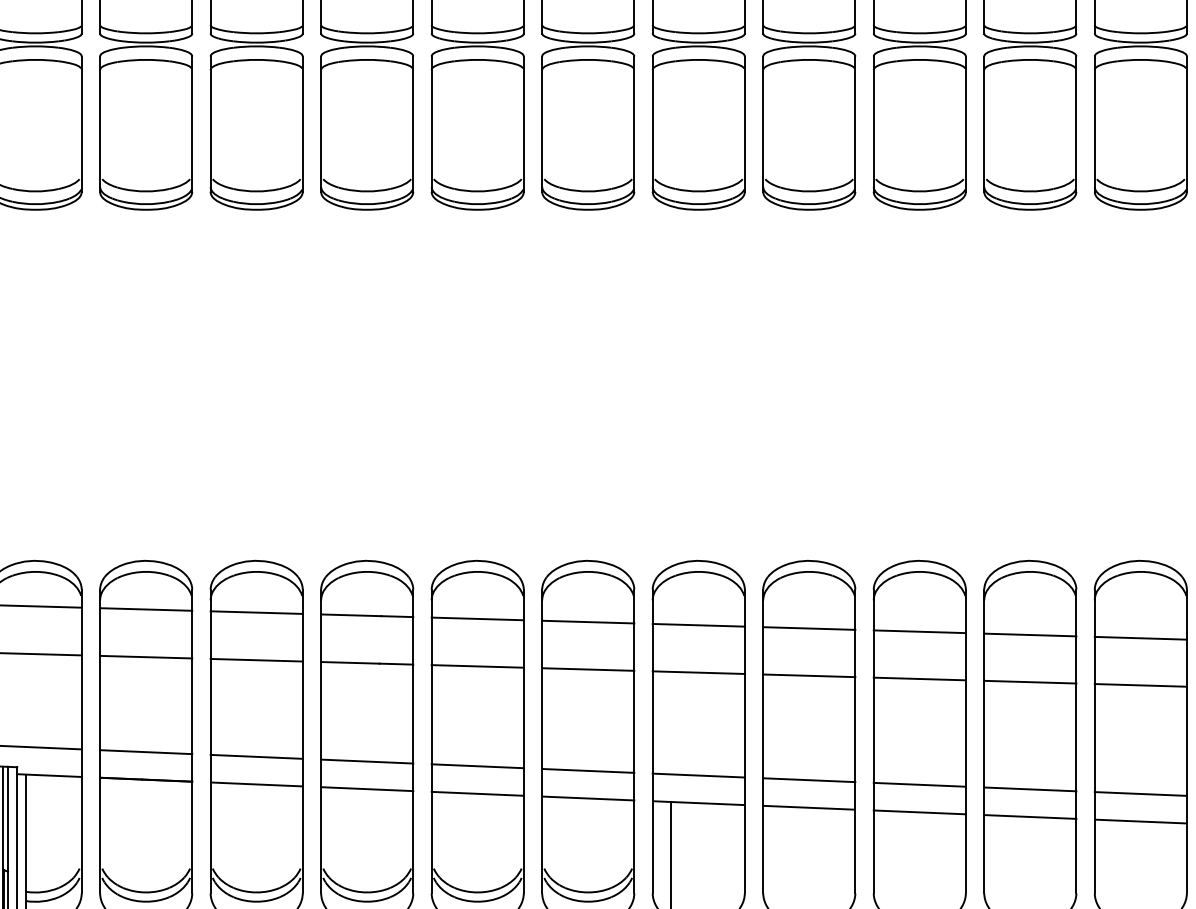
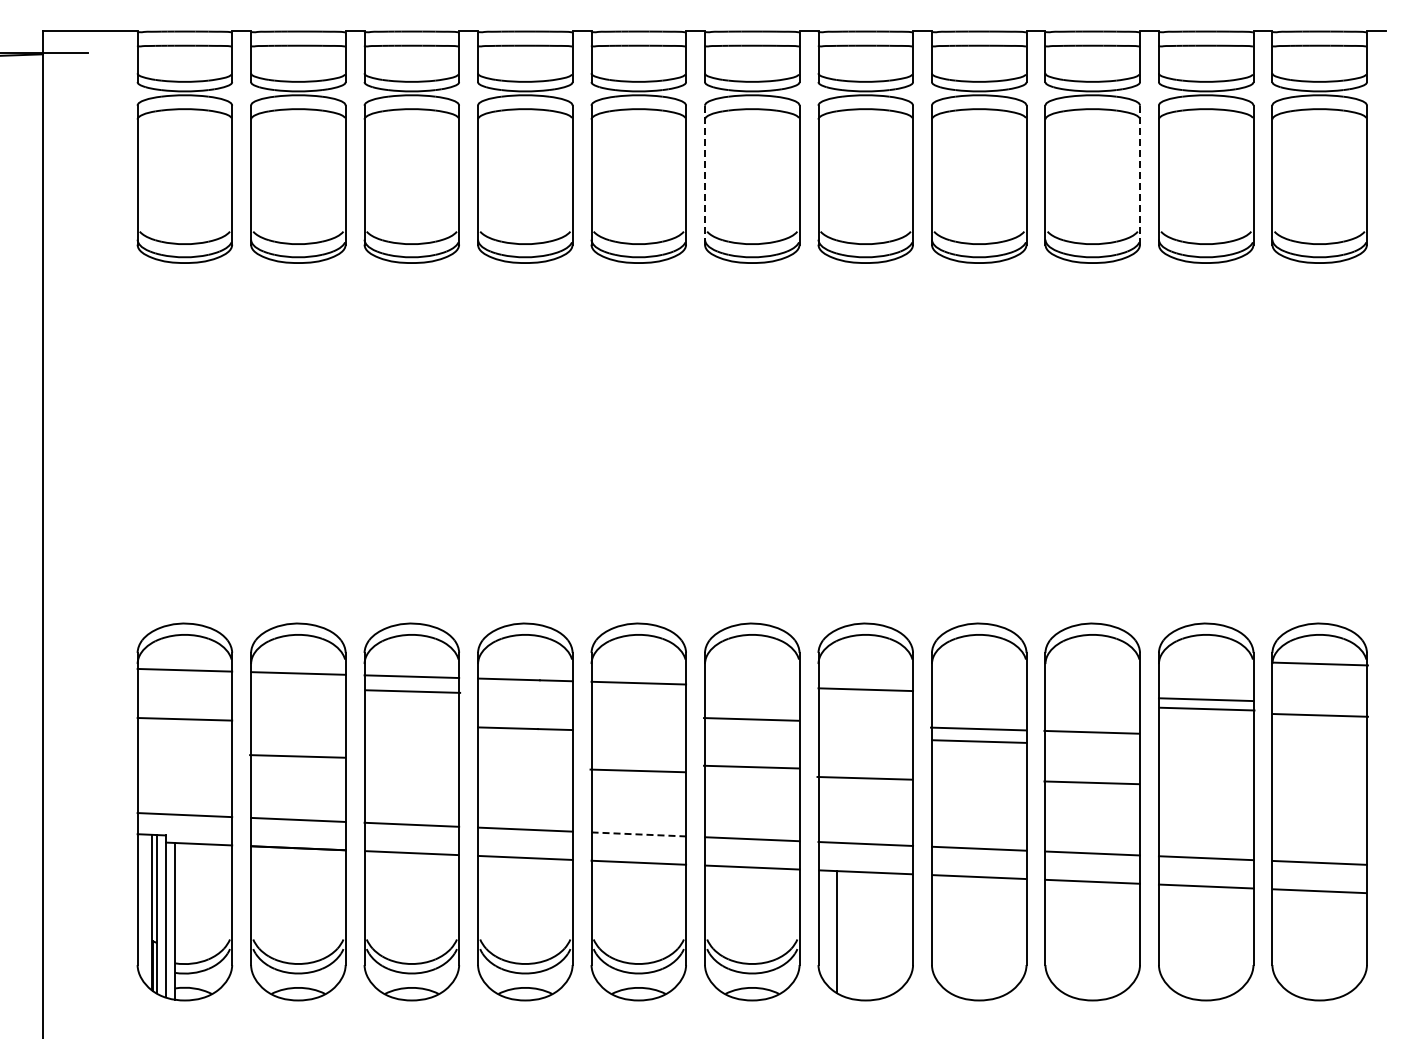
line: (966, 123) -> (1140, 174), solid -> dashed
line: (542, 124) -> (705, 175), solid -> dashed
line: (588, 622) -> (751, 719), moved
line: (808, 628) -> (977, 728), moved
line: (919, 630) -> (1091, 731), moved
line: (1140, 637) -> (1320, 663), moved
line: (146, 657) -> (297, 756), moved
line: (256, 660) -> (412, 691), moved
line: (477, 666) -> (637, 770), moved
line: (588, 668) -> (751, 766), moved
line: (698, 671) -> (864, 777), moved
line: (919, 678) -> (1091, 782), moved
line: (1029, 681) -> (1206, 708), moved
line: (1140, 685) -> (1320, 715), moved
line: (478, 766) -> (639, 834), solid -> dashed

